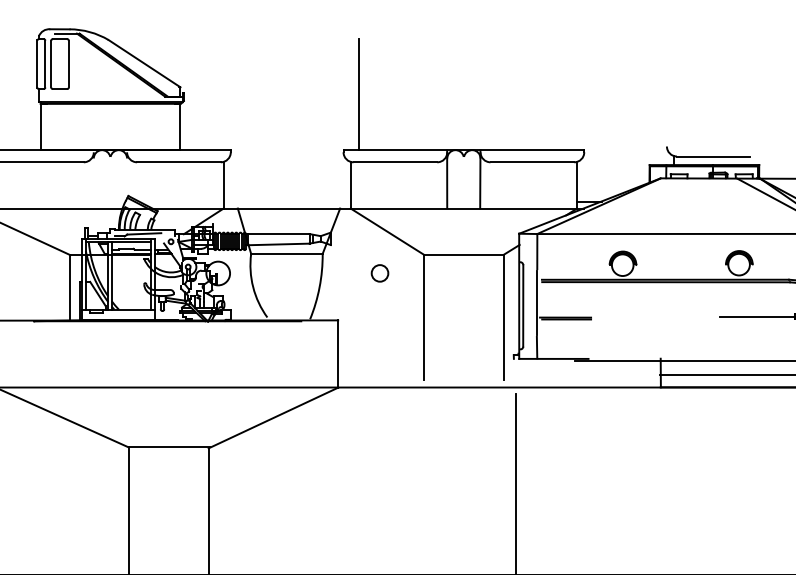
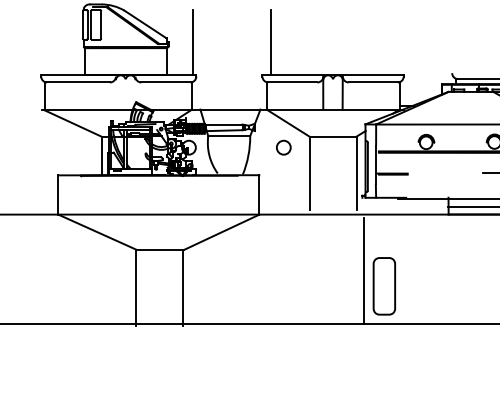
line: (226, 94) -> (193, 42), added
circle: (379, 273) -> (283, 147), size x1.43
part: (549, 510) -> (383, 286), added

